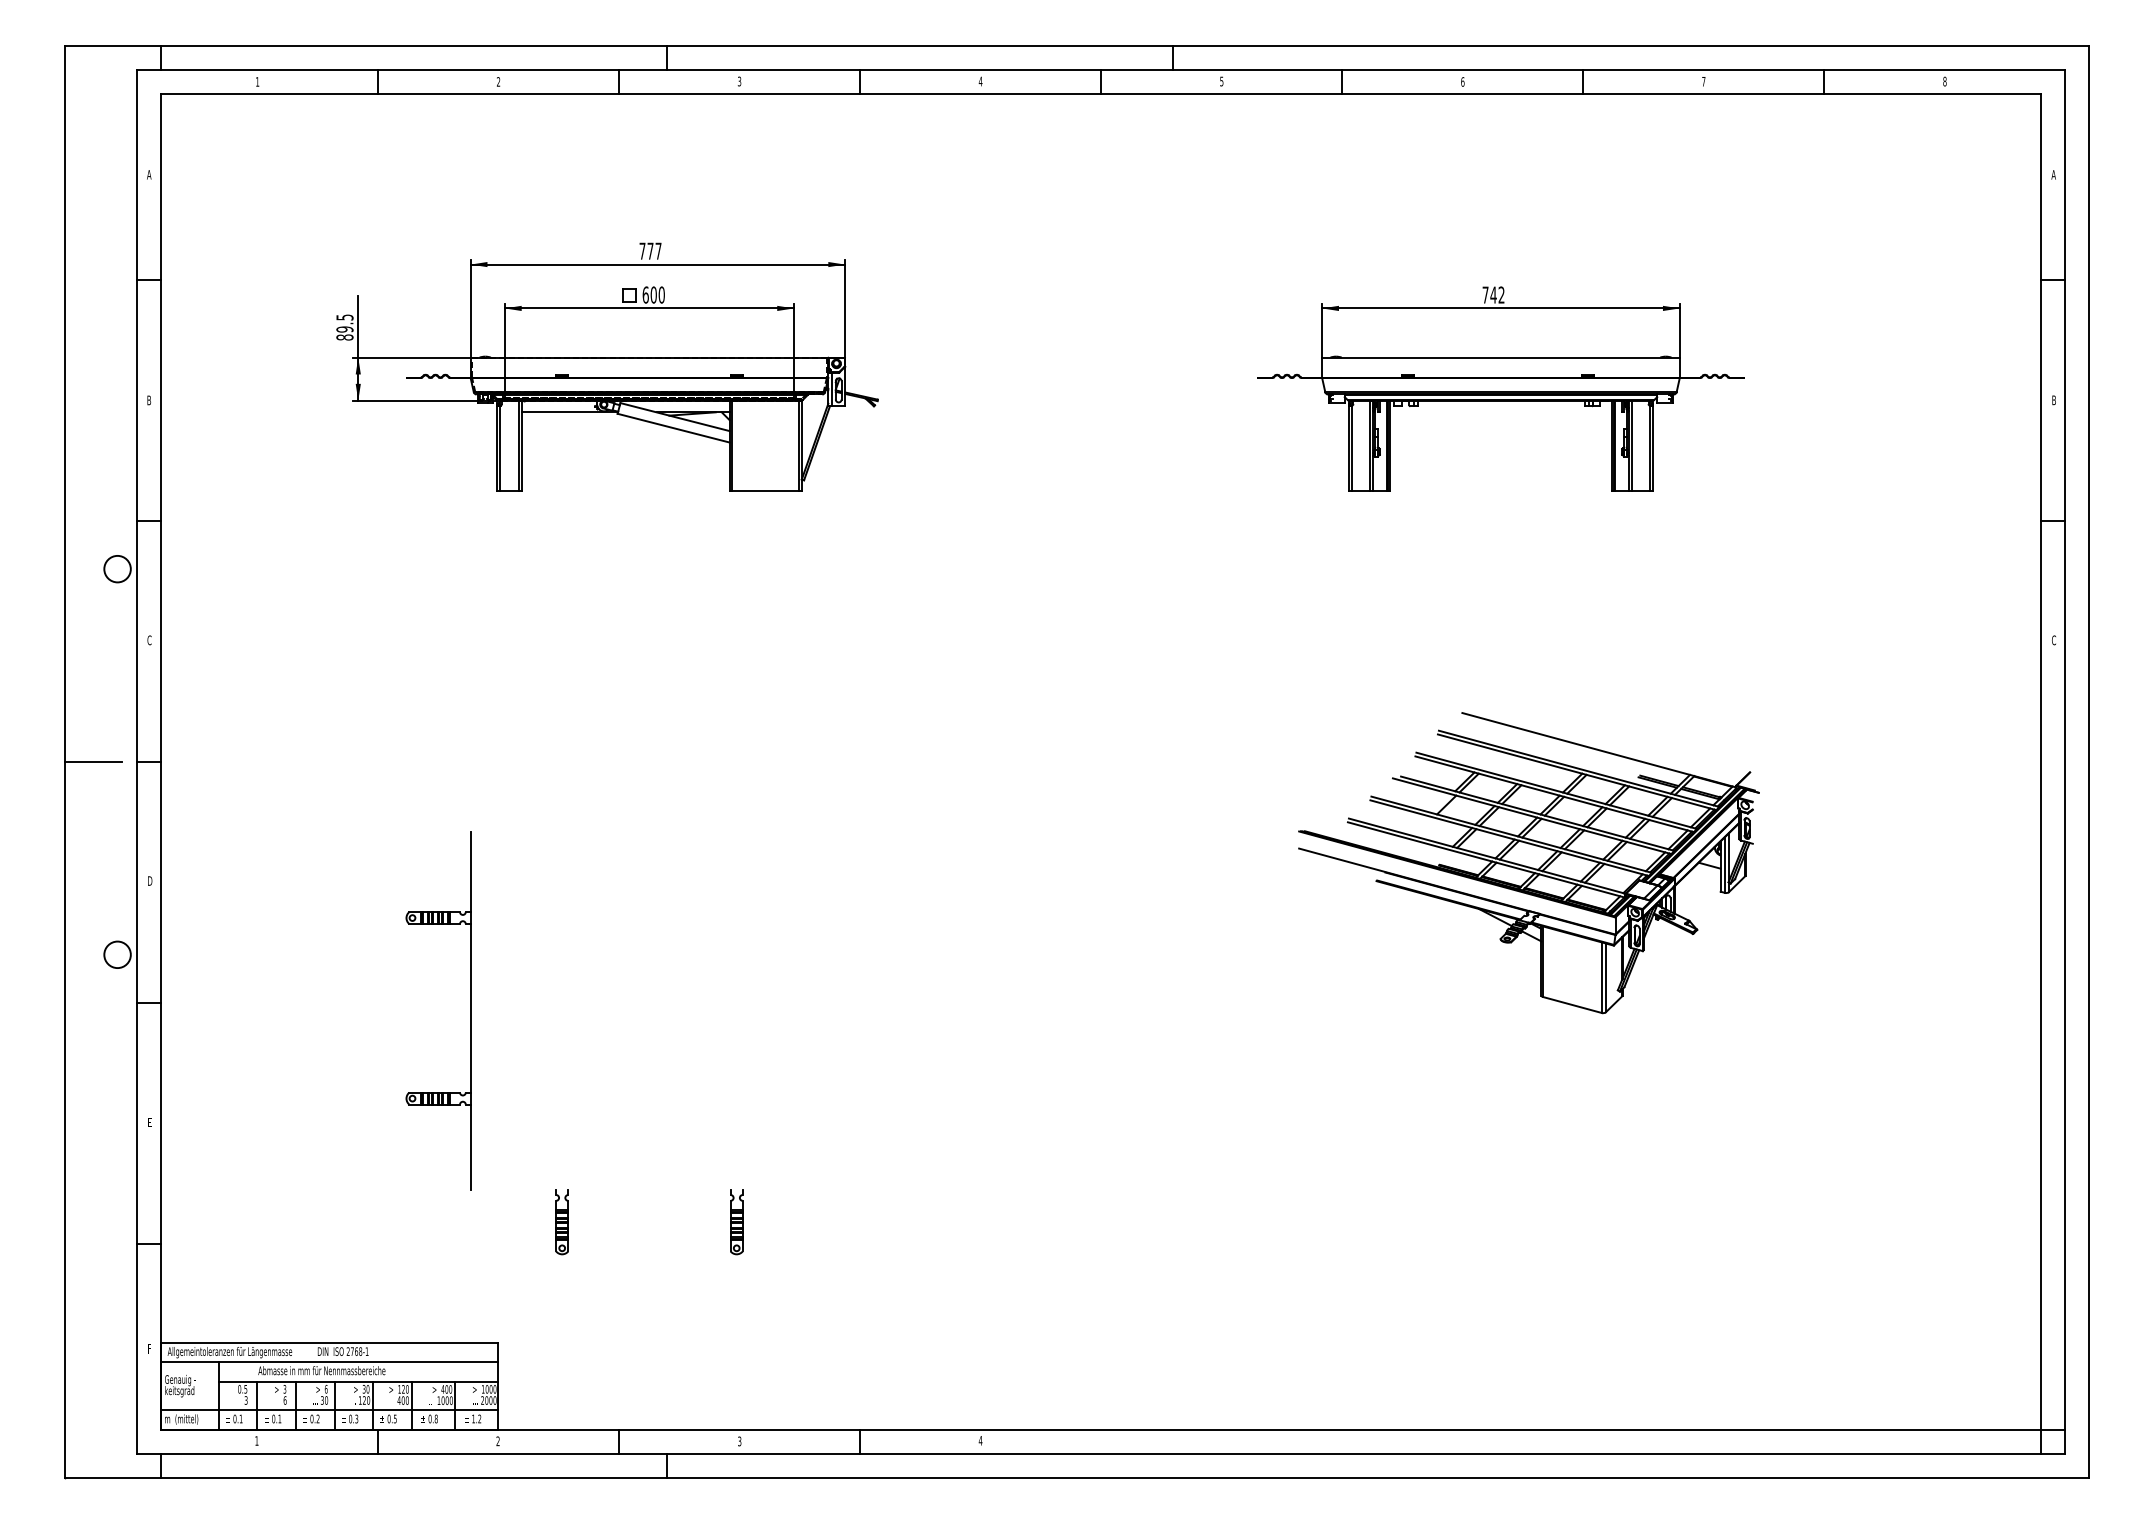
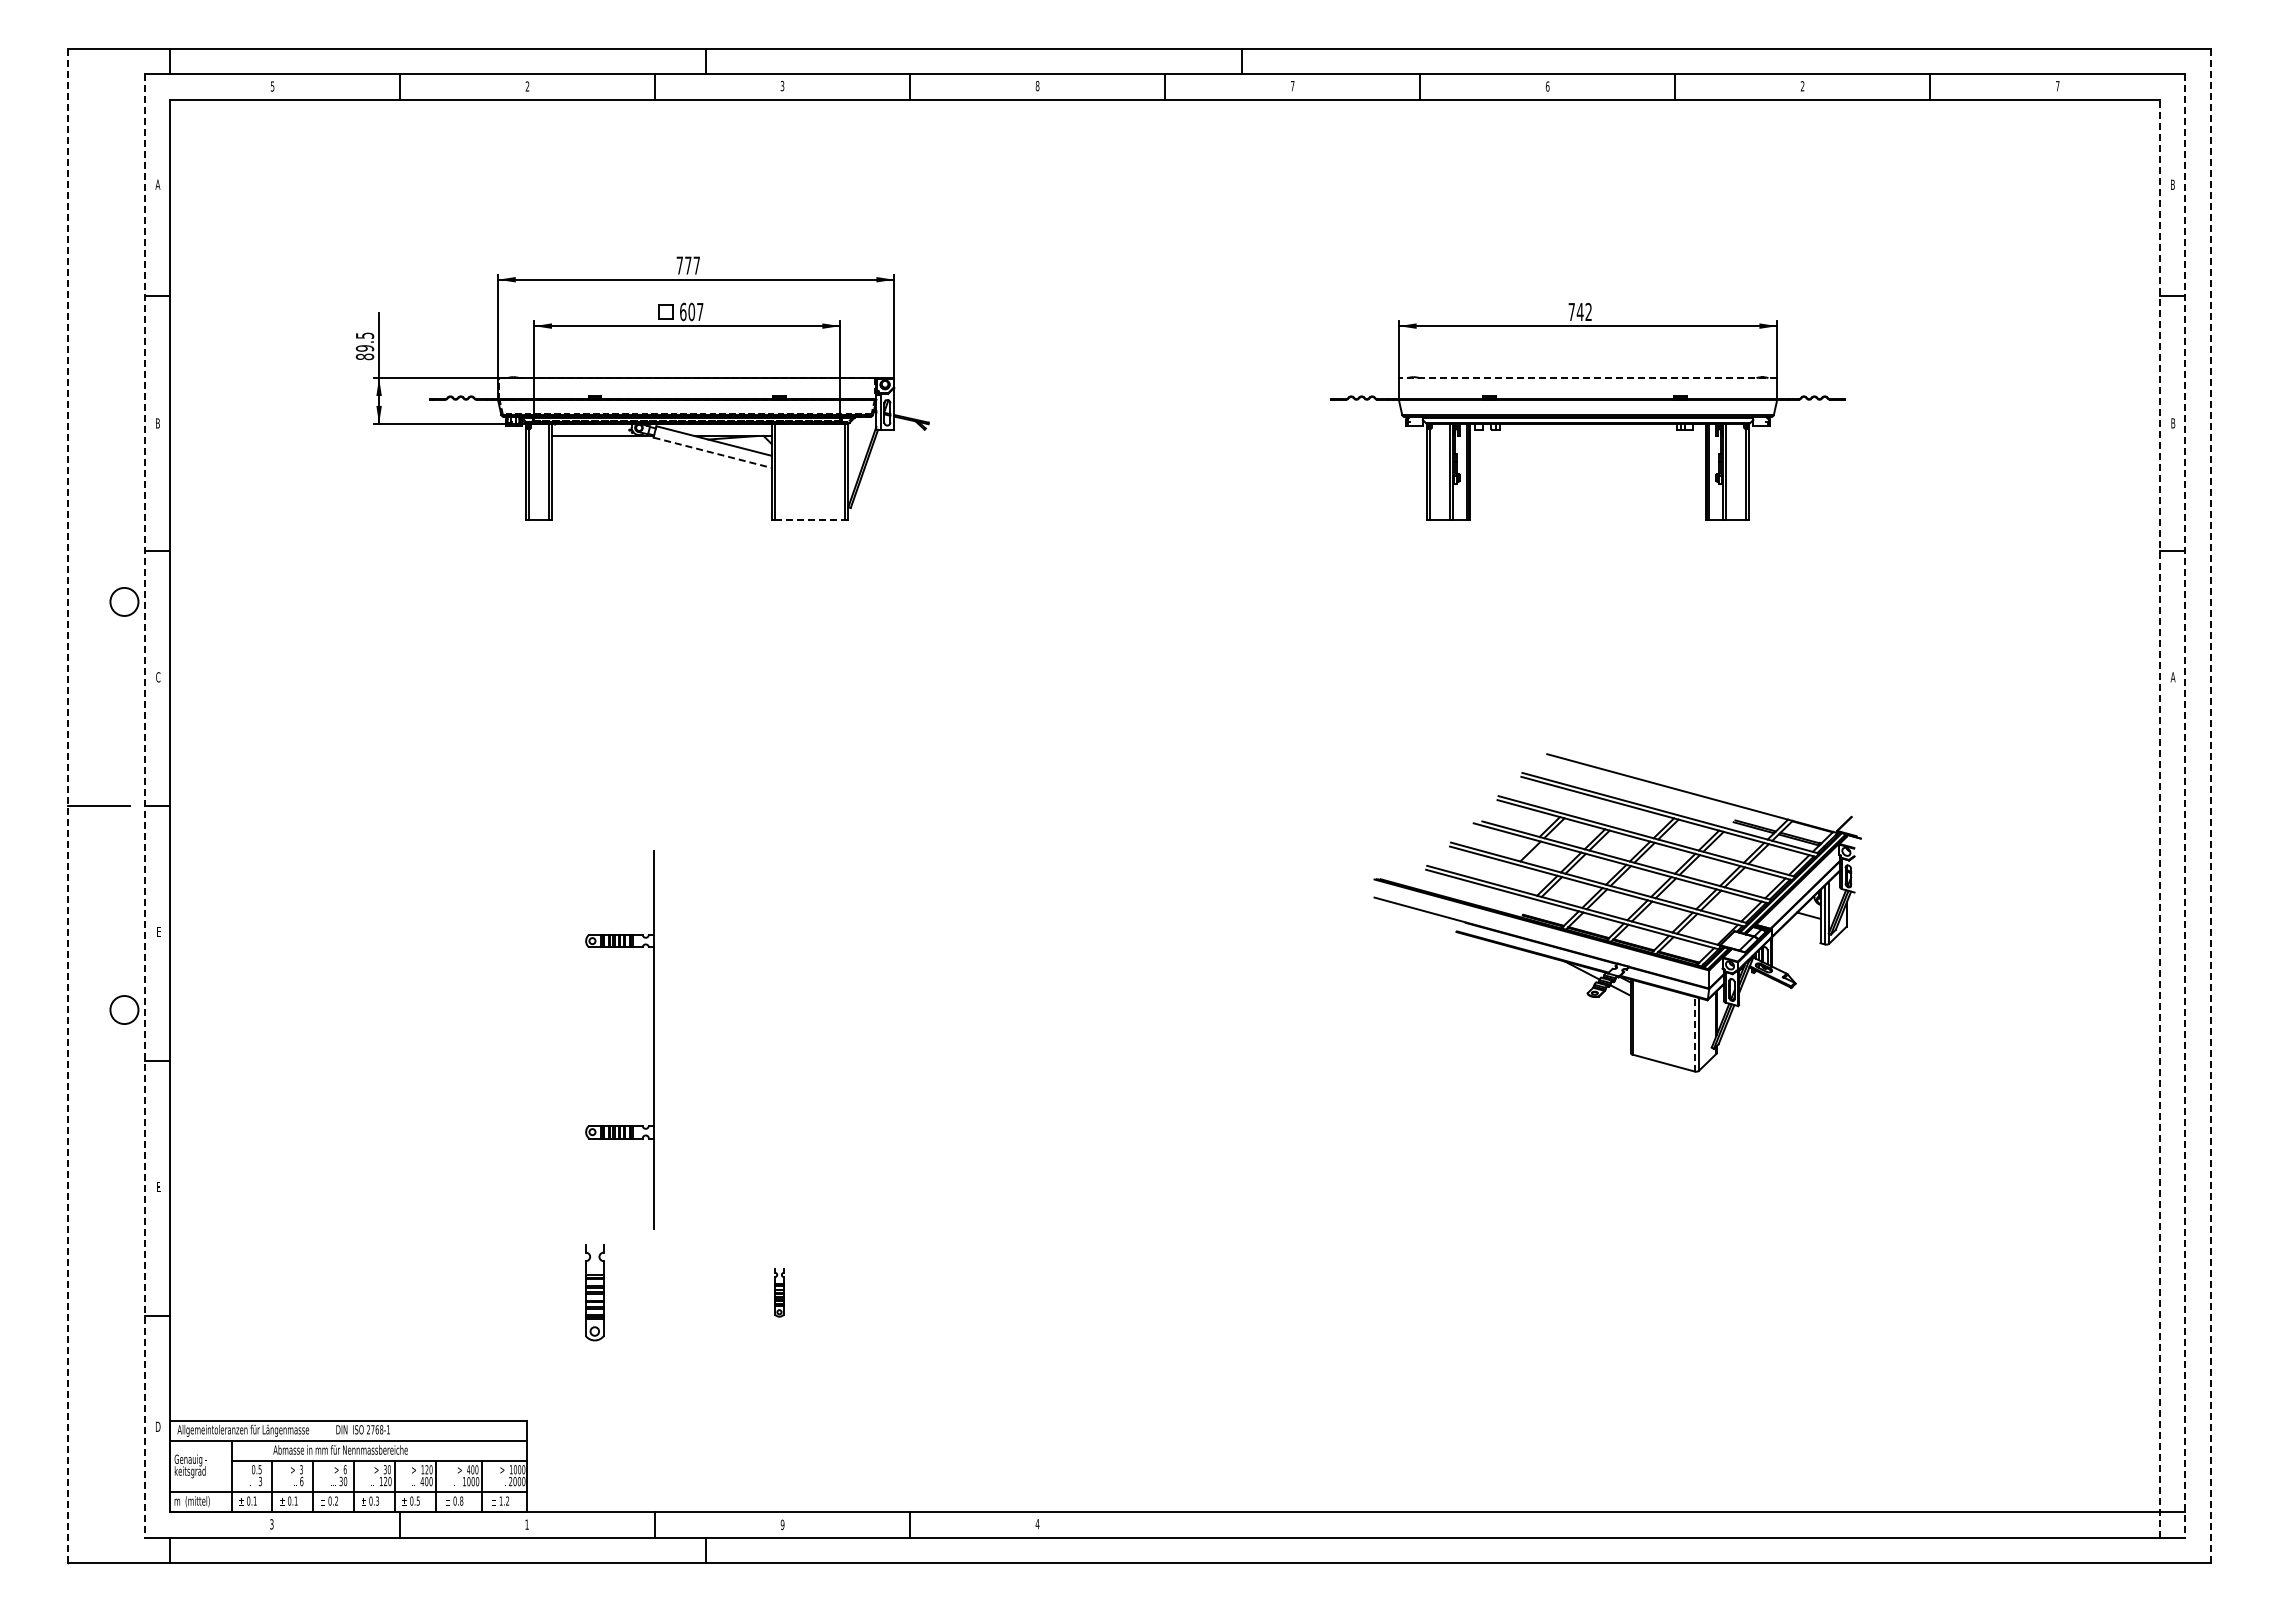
text: (980, 80) -> (1037, 85), 4 -> 8
text: (257, 81) -> (272, 86), 1 -> 5
text: (1221, 81) -> (1292, 86), 5 -> 7
text: (1703, 81) -> (1802, 86), 7 -> 2
text: (1944, 81) -> (2057, 86), 8 -> 7
text: (2053, 174) -> (2172, 184), A -> B
text: (662, 294) -> (700, 311), 600 -> 607
line: (1500, 357) -> (1587, 378), solid -> dashed
line: (674, 427) -> (713, 452), solid -> dashed
line: (766, 491) -> (810, 519), solid -> dashed
text: (2053, 640) -> (2172, 677), C -> A
line: (64, 761) -> (68, 805), solid -> dashed
line: (2089, 761) -> (2210, 805), solid -> dashed
line: (136, 762) -> (144, 806), solid -> dashed
line: (2065, 762) -> (2185, 806), solid -> dashed
line: (2041, 773) -> (2159, 818), solid -> dashed
text: (149, 880) -> (158, 931), D -> E
line: (1601, 977) -> (1694, 1033), solid -> dashed
part: (470, 1011) -> (653, 1039), moved
part: (561, 1221) -> (594, 1292), size x1.4
part: (736, 1221) -> (779, 1292), size x0.7
text: (149, 1348) -> (158, 1426), F -> D
text: (256, 1441) -> (271, 1524), 1 -> 3
text: (497, 1441) -> (526, 1524), 2 -> 1
text: (739, 1441) -> (782, 1524), 3 -> 9

